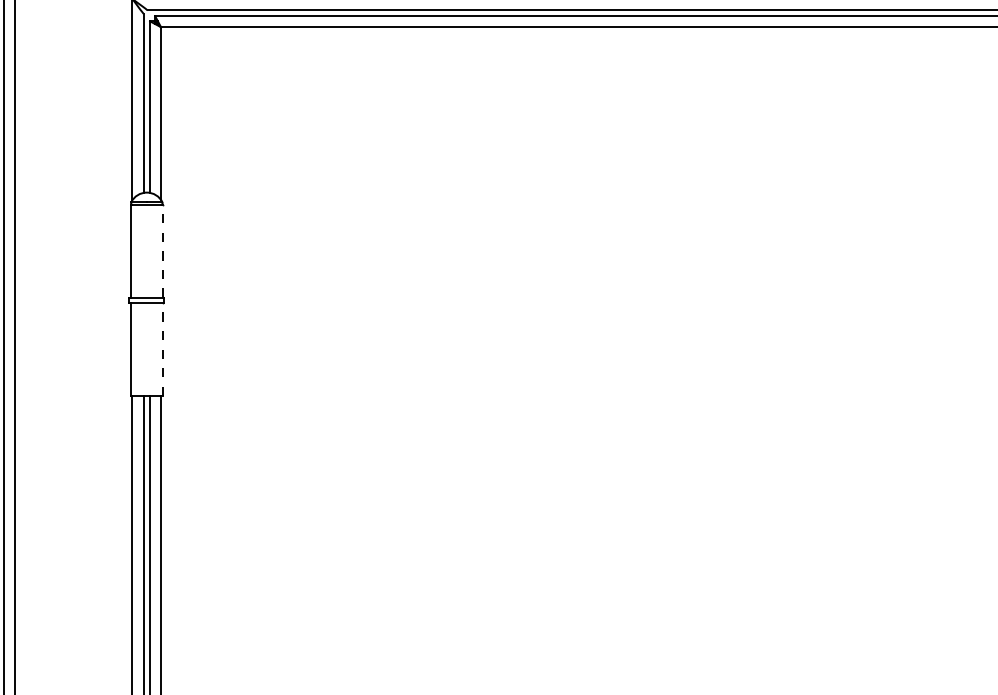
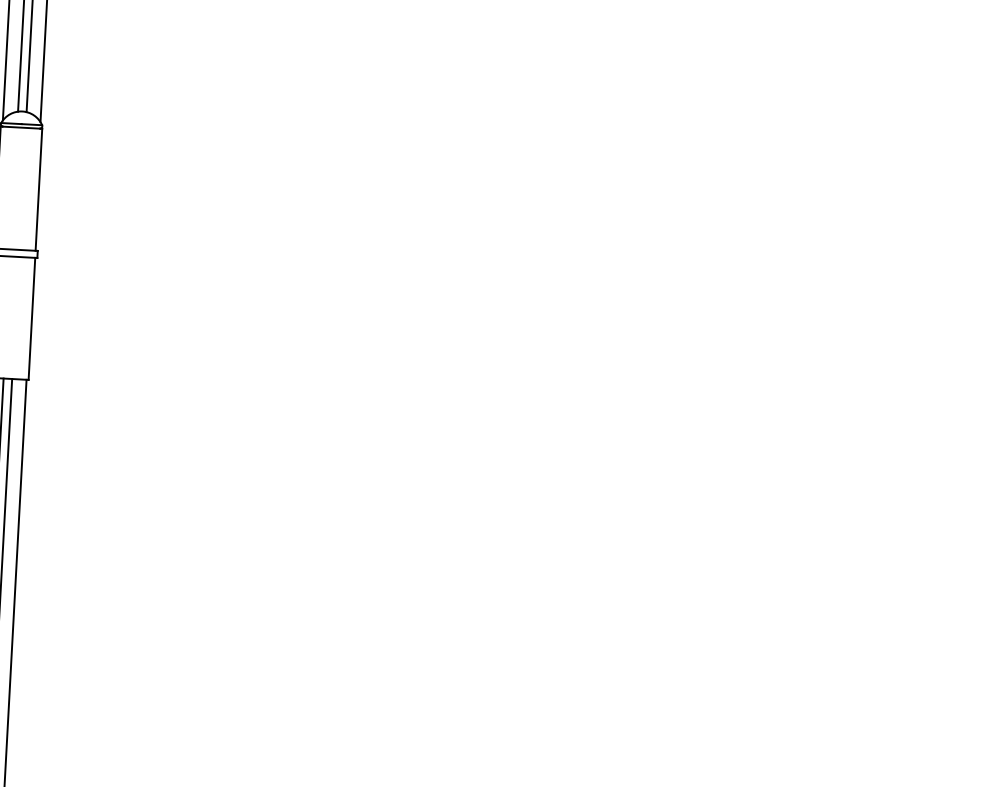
line: (162, 250) -> (38, 188), dashed -> solid
line: (162, 349) -> (31, 318), dashed -> solid

